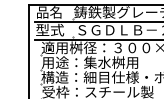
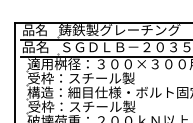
text: (49, 30) -> (35, 47), 型式 -> 品名
text: (97, 62) -> (81, 78), 用途：集水桝用 -> 受枠：スチール製

